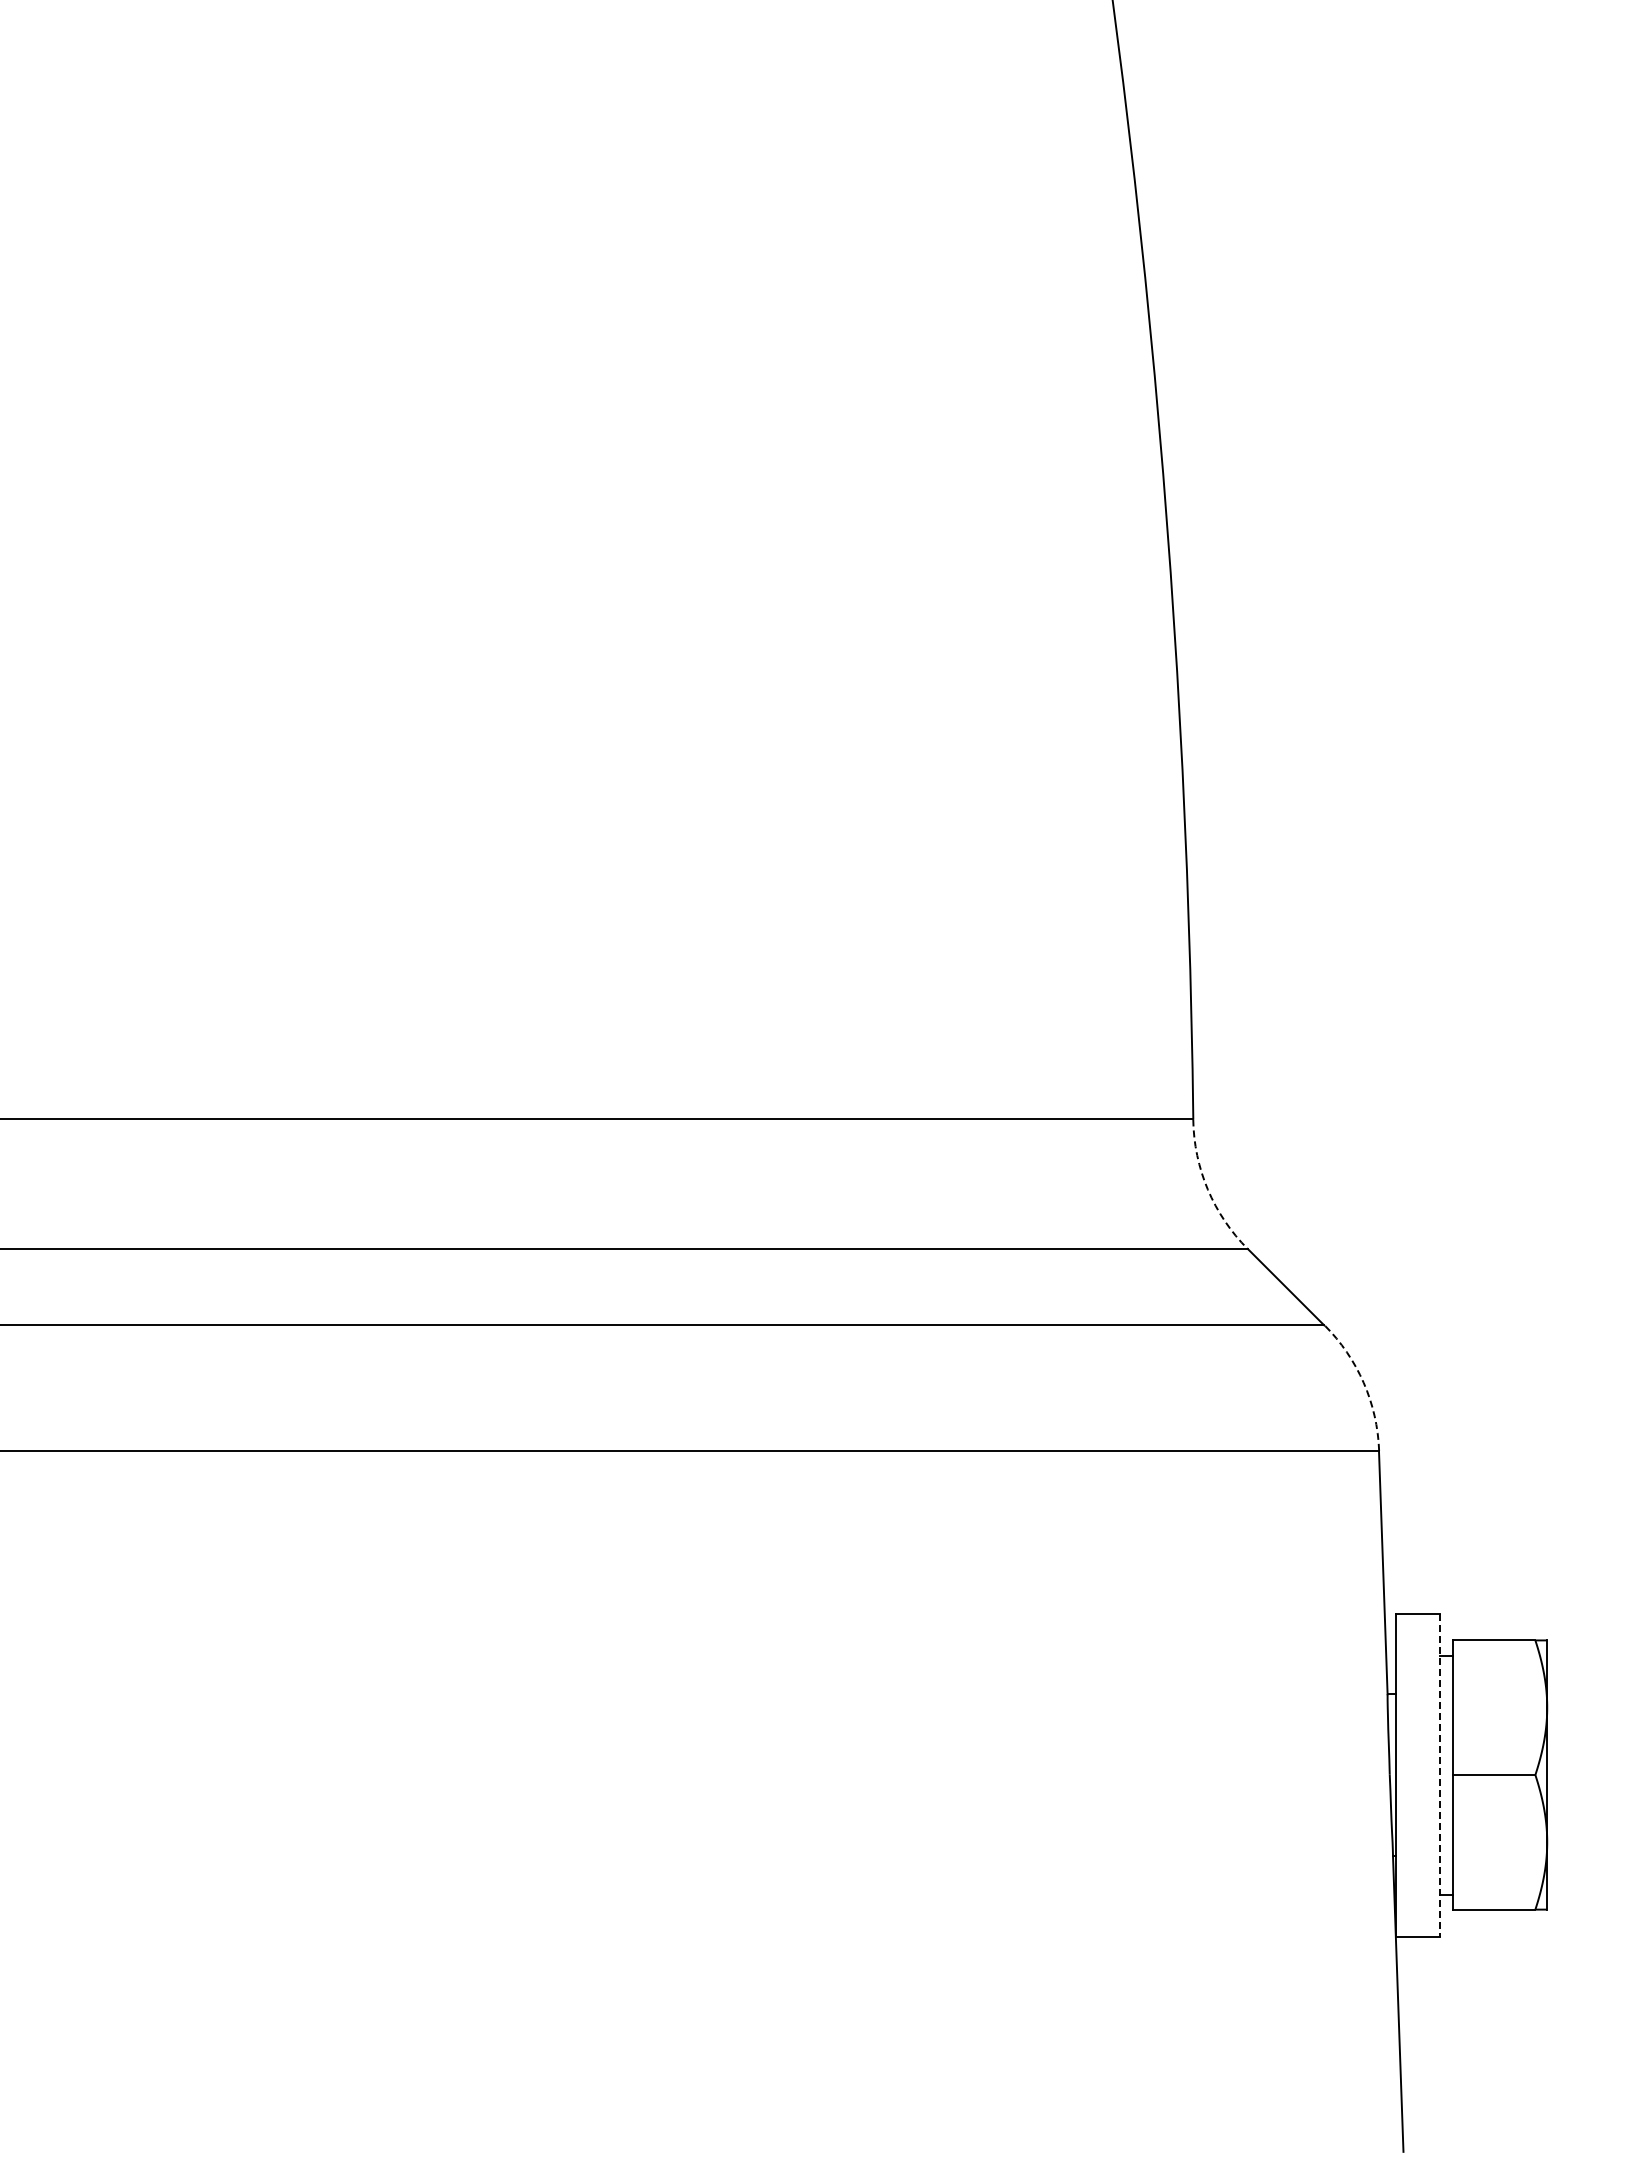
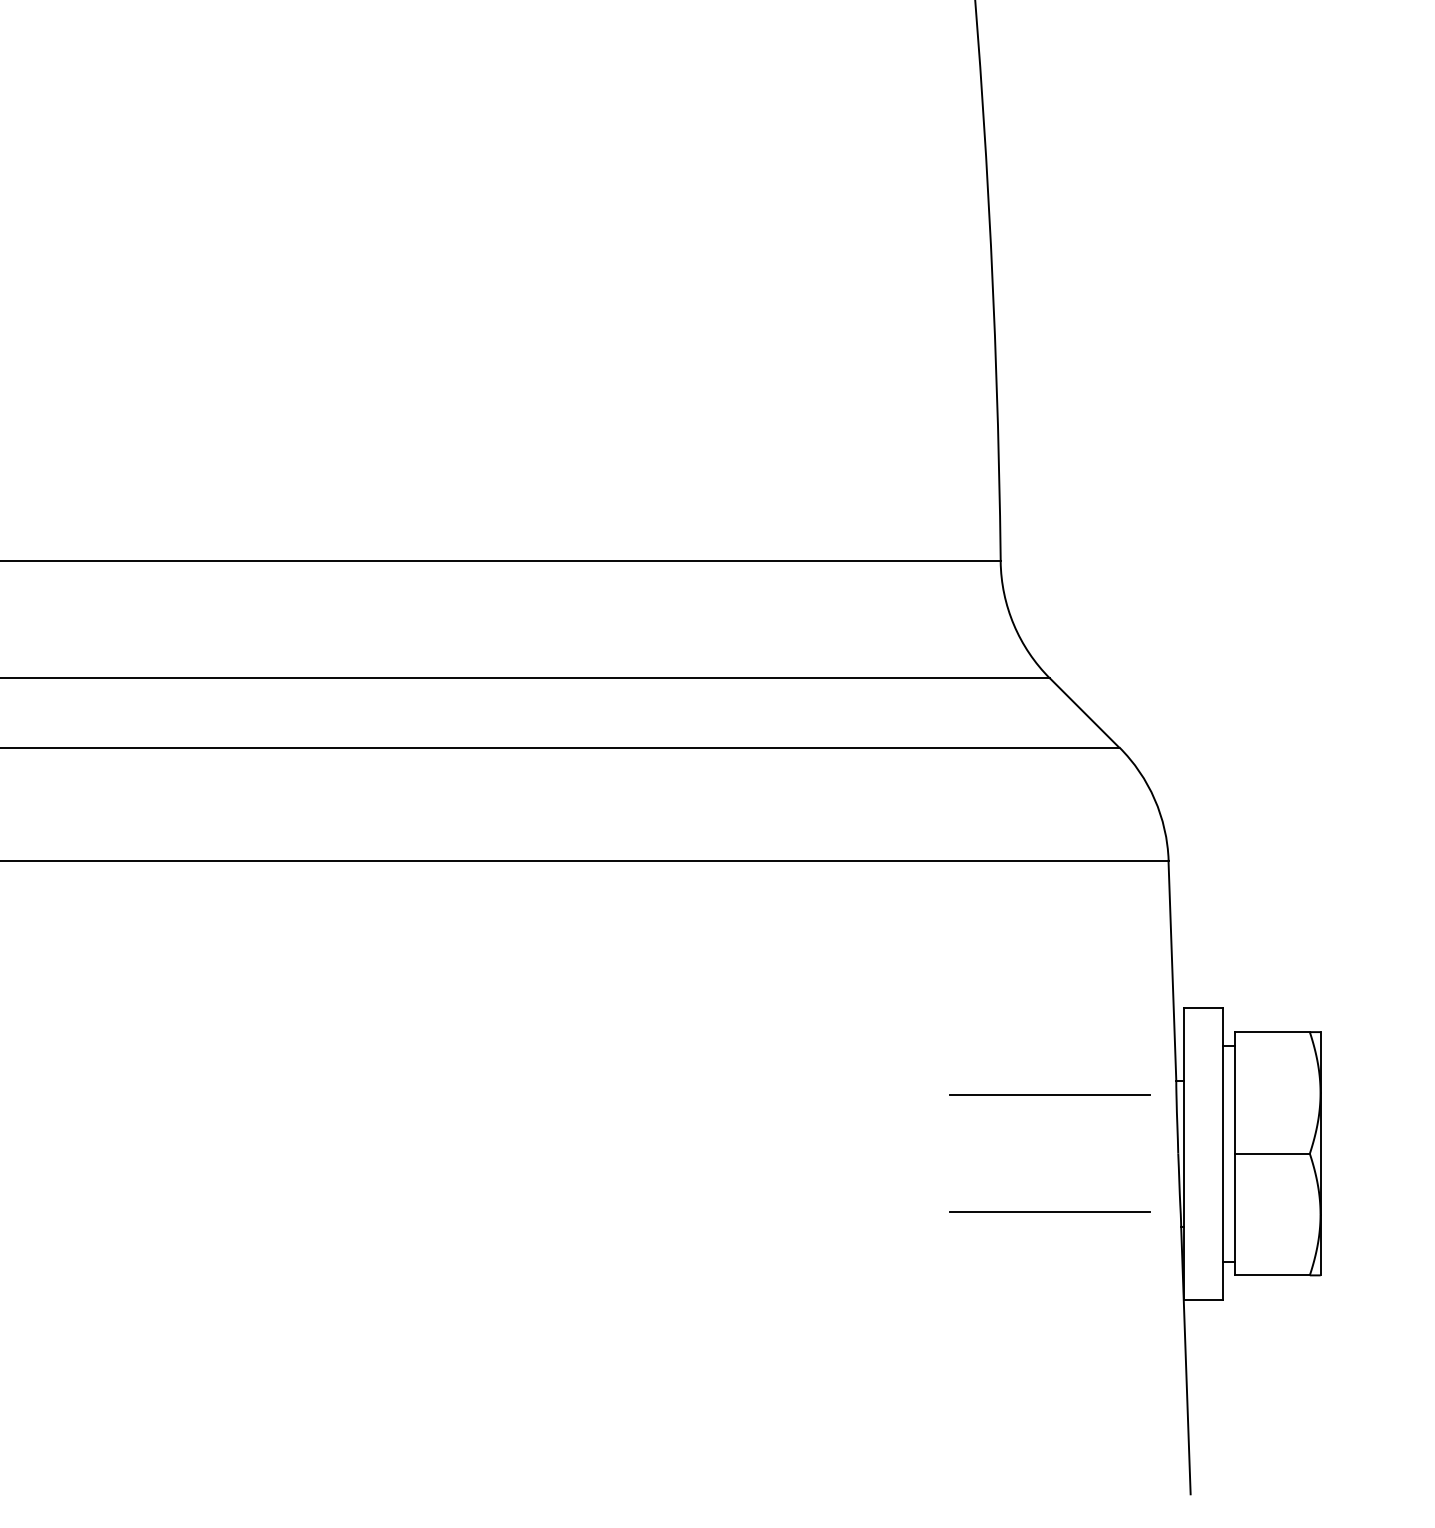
arc: (1207, 1189) -> (1013, 624), dashed -> solid
arc: (1363, 1382) -> (1154, 799), dashed -> solid
line: (1247, 1710) -> (1049, 1095), added
line: (1439, 1775) -> (1223, 1154), dashed -> solid
line: (1247, 1839) -> (1049, 1212), added

